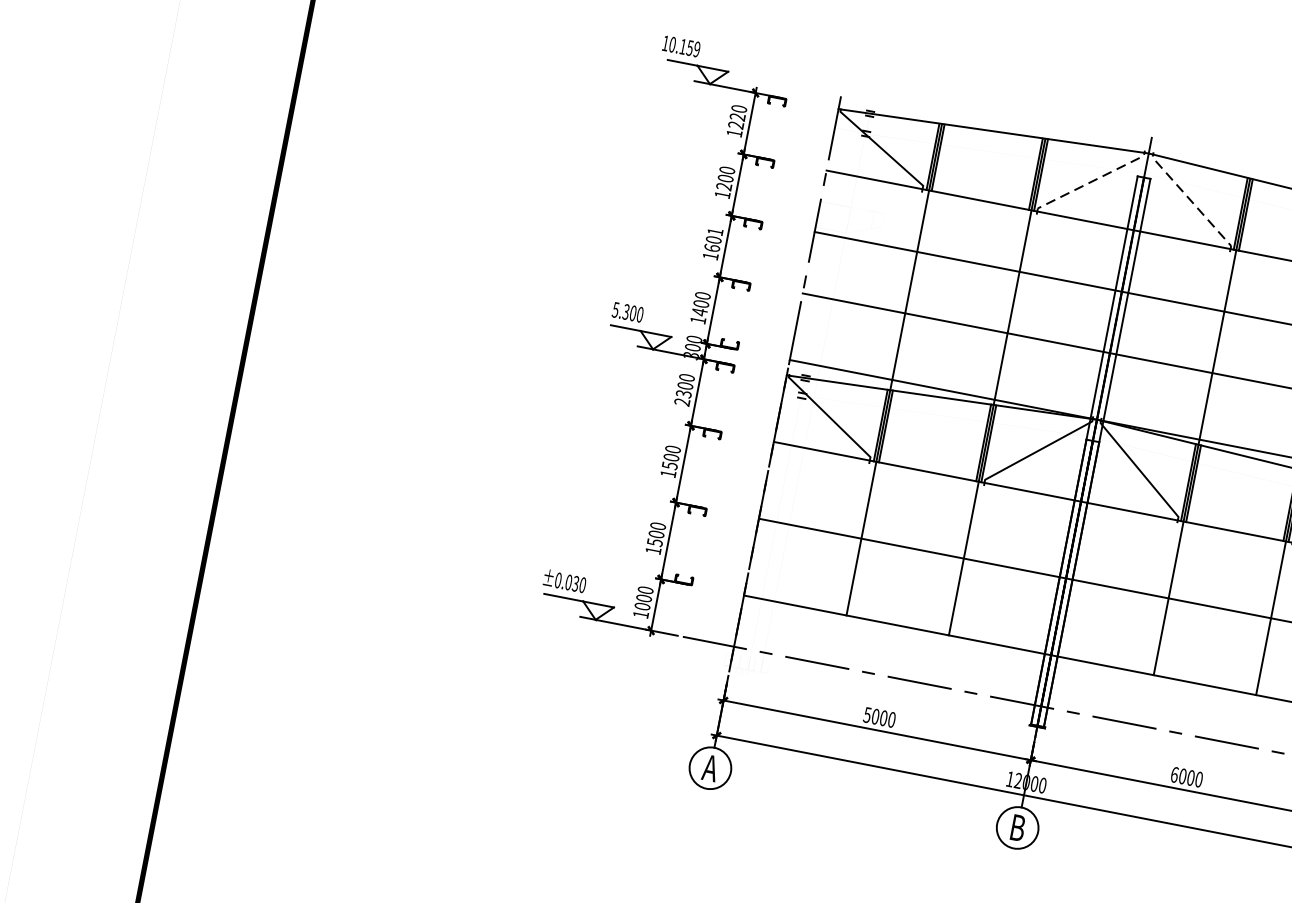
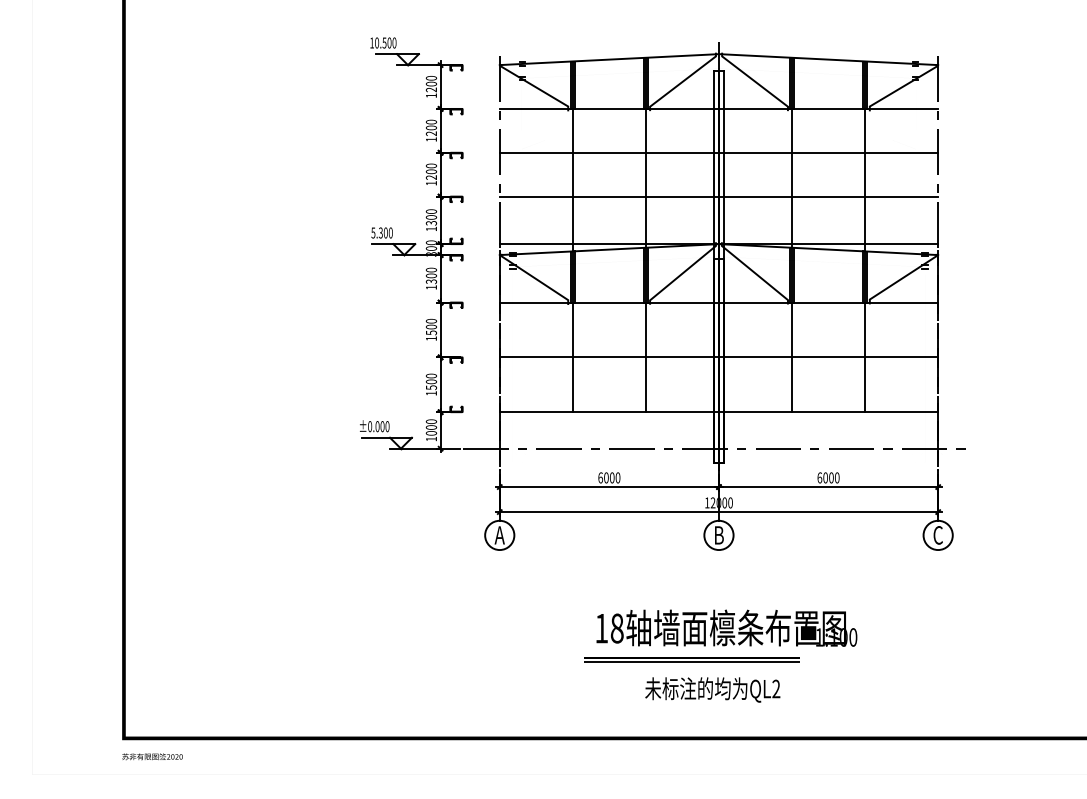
text: (690, 47) -> (389, 42), 10.159 -> 10.500
text: (737, 116) -> (431, 83), 1220 -> 1200
line: (1090, 181) -> (682, 81), dashed -> solid
line: (1192, 201) -> (755, 81), dashed -> solid
text: (713, 239) -> (431, 171), 1601 -> 1200
text: (700, 311) -> (431, 222), 1400 -> 1300
text: (680, 401) -> (430, 287), 2300 -> 1300
text: (575, 583) -> (382, 426), ±0.030 -> ±0.000
text: (867, 714) -> (600, 477), 5000 -> 6000

